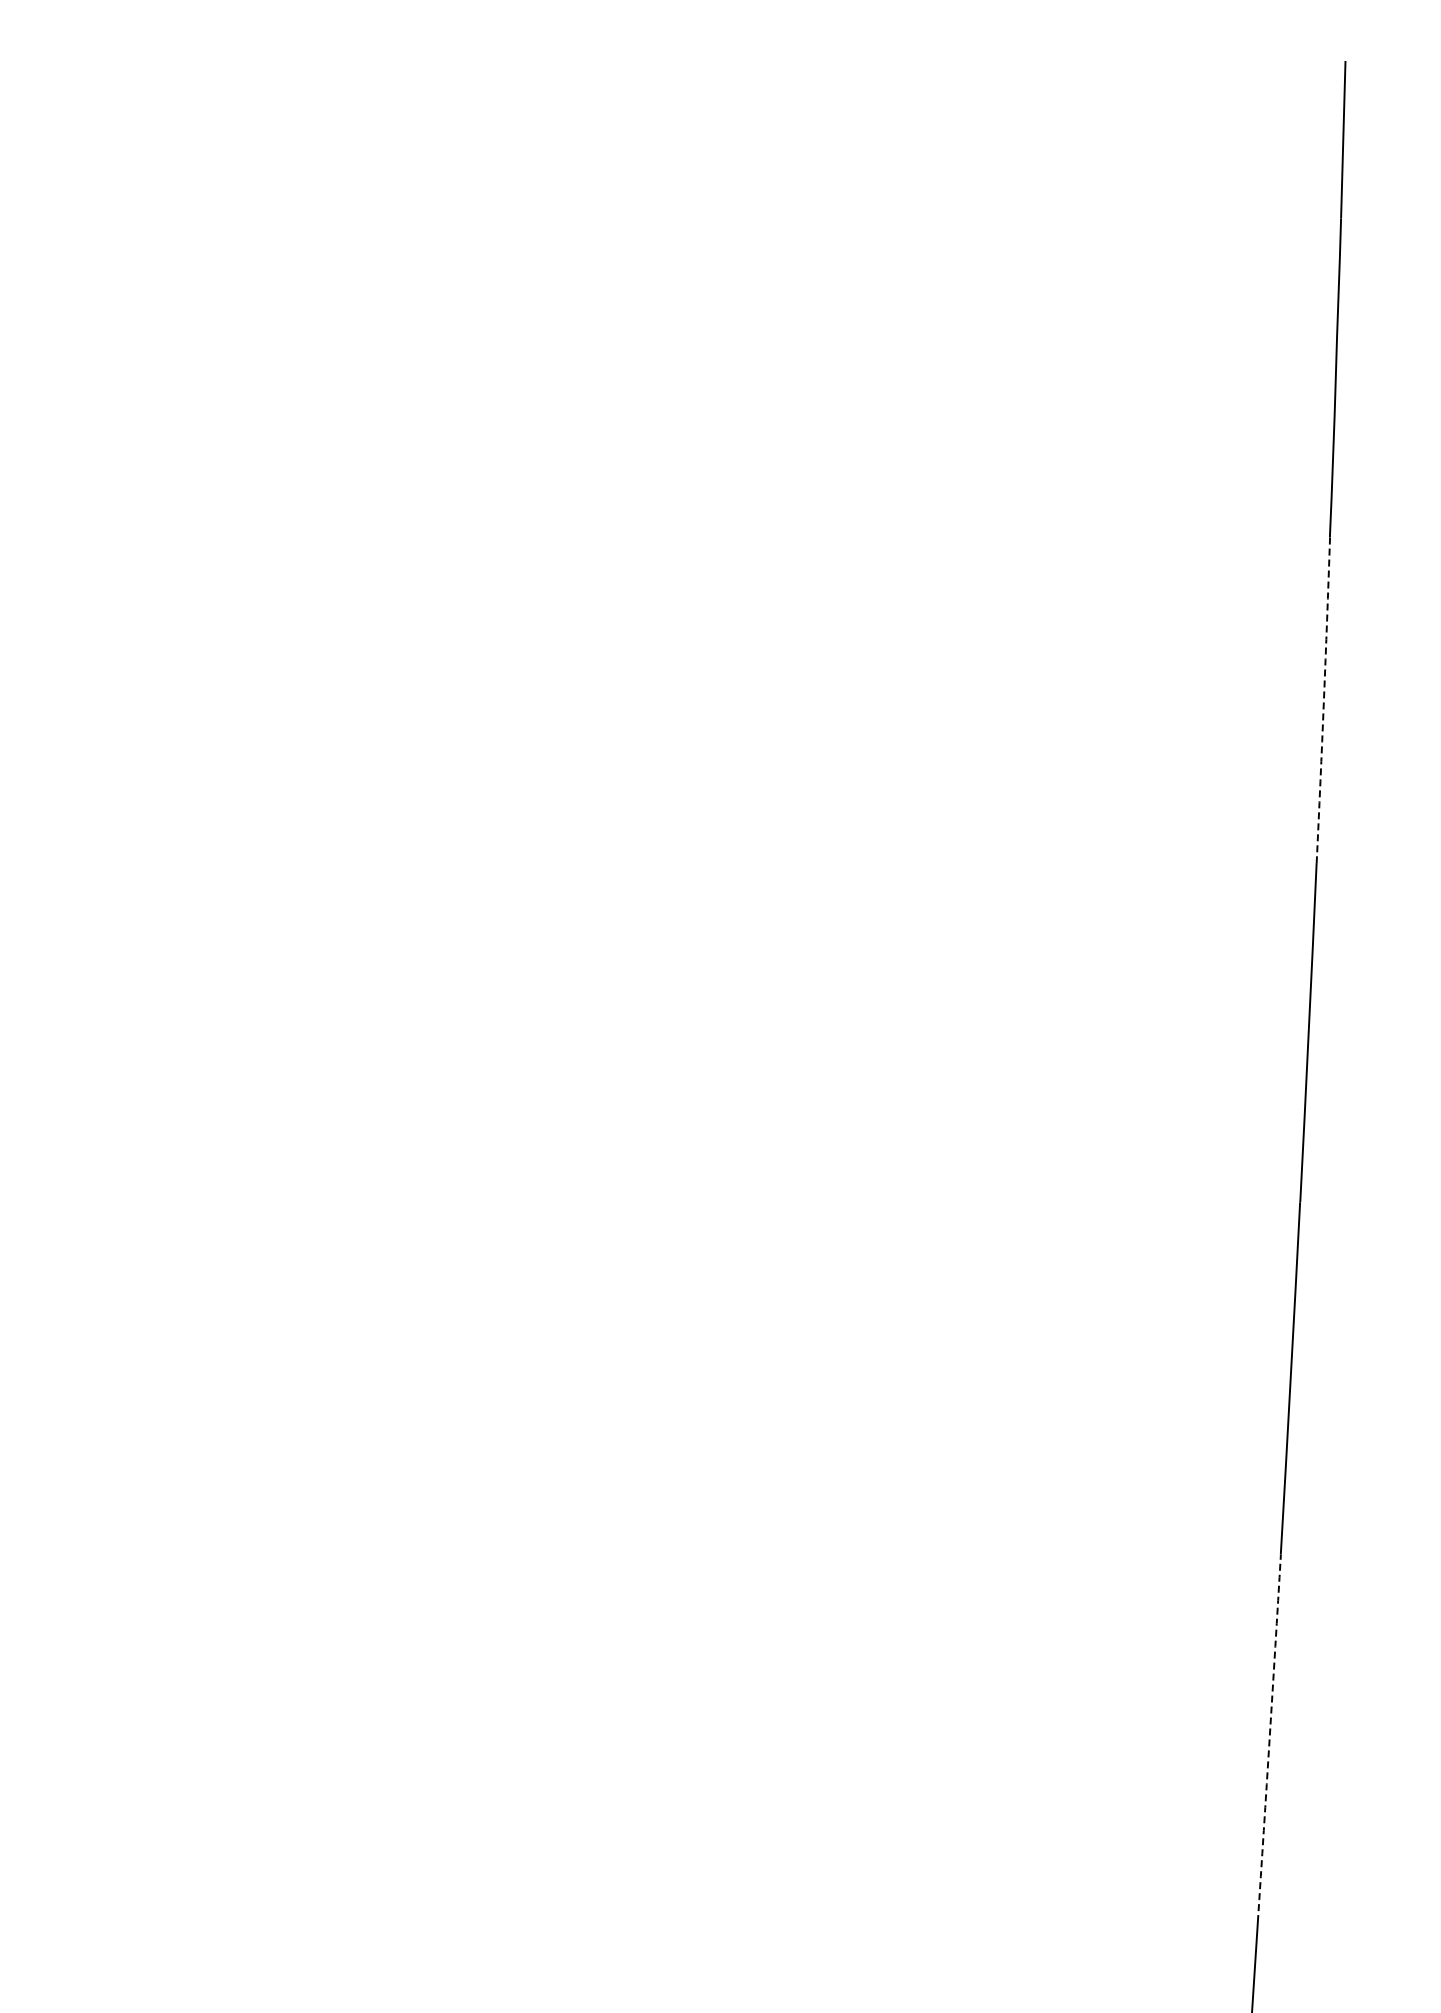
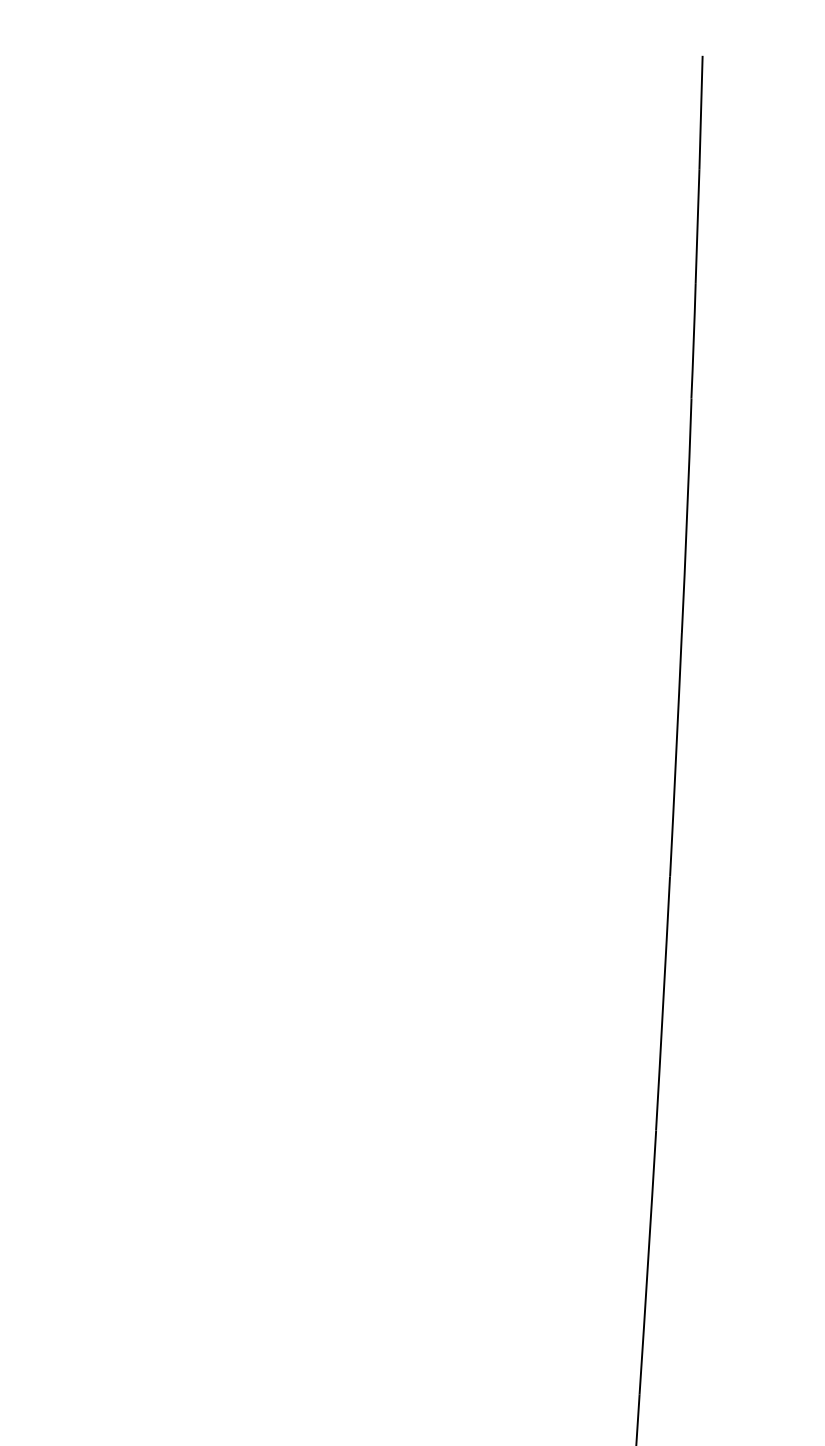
arc: (1323, 700) -> (686, 515), dashed -> solid
arc: (1269, 1738) -> (647, 1262), dashed -> solid

